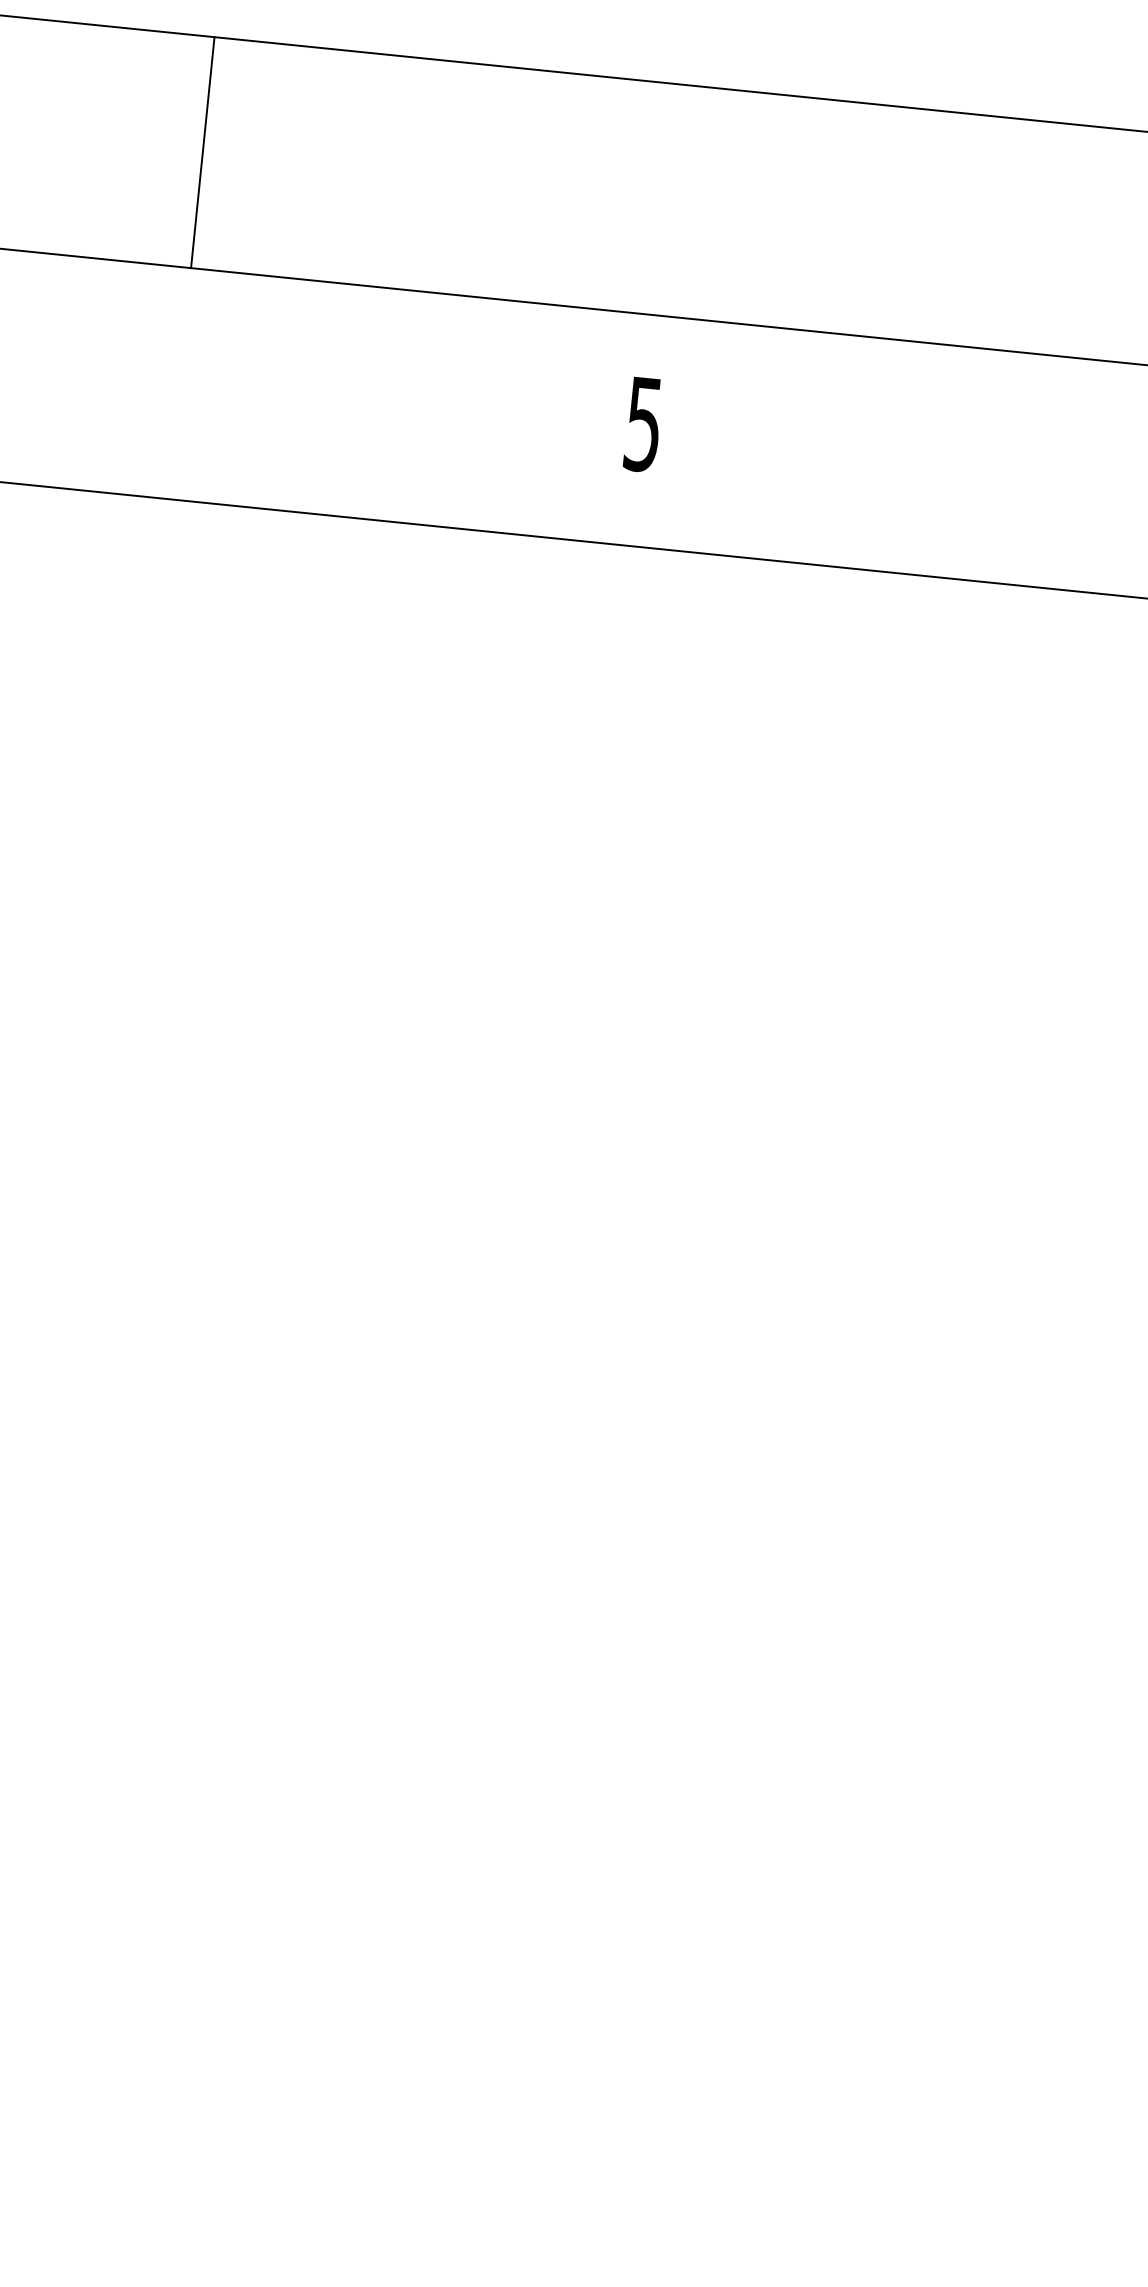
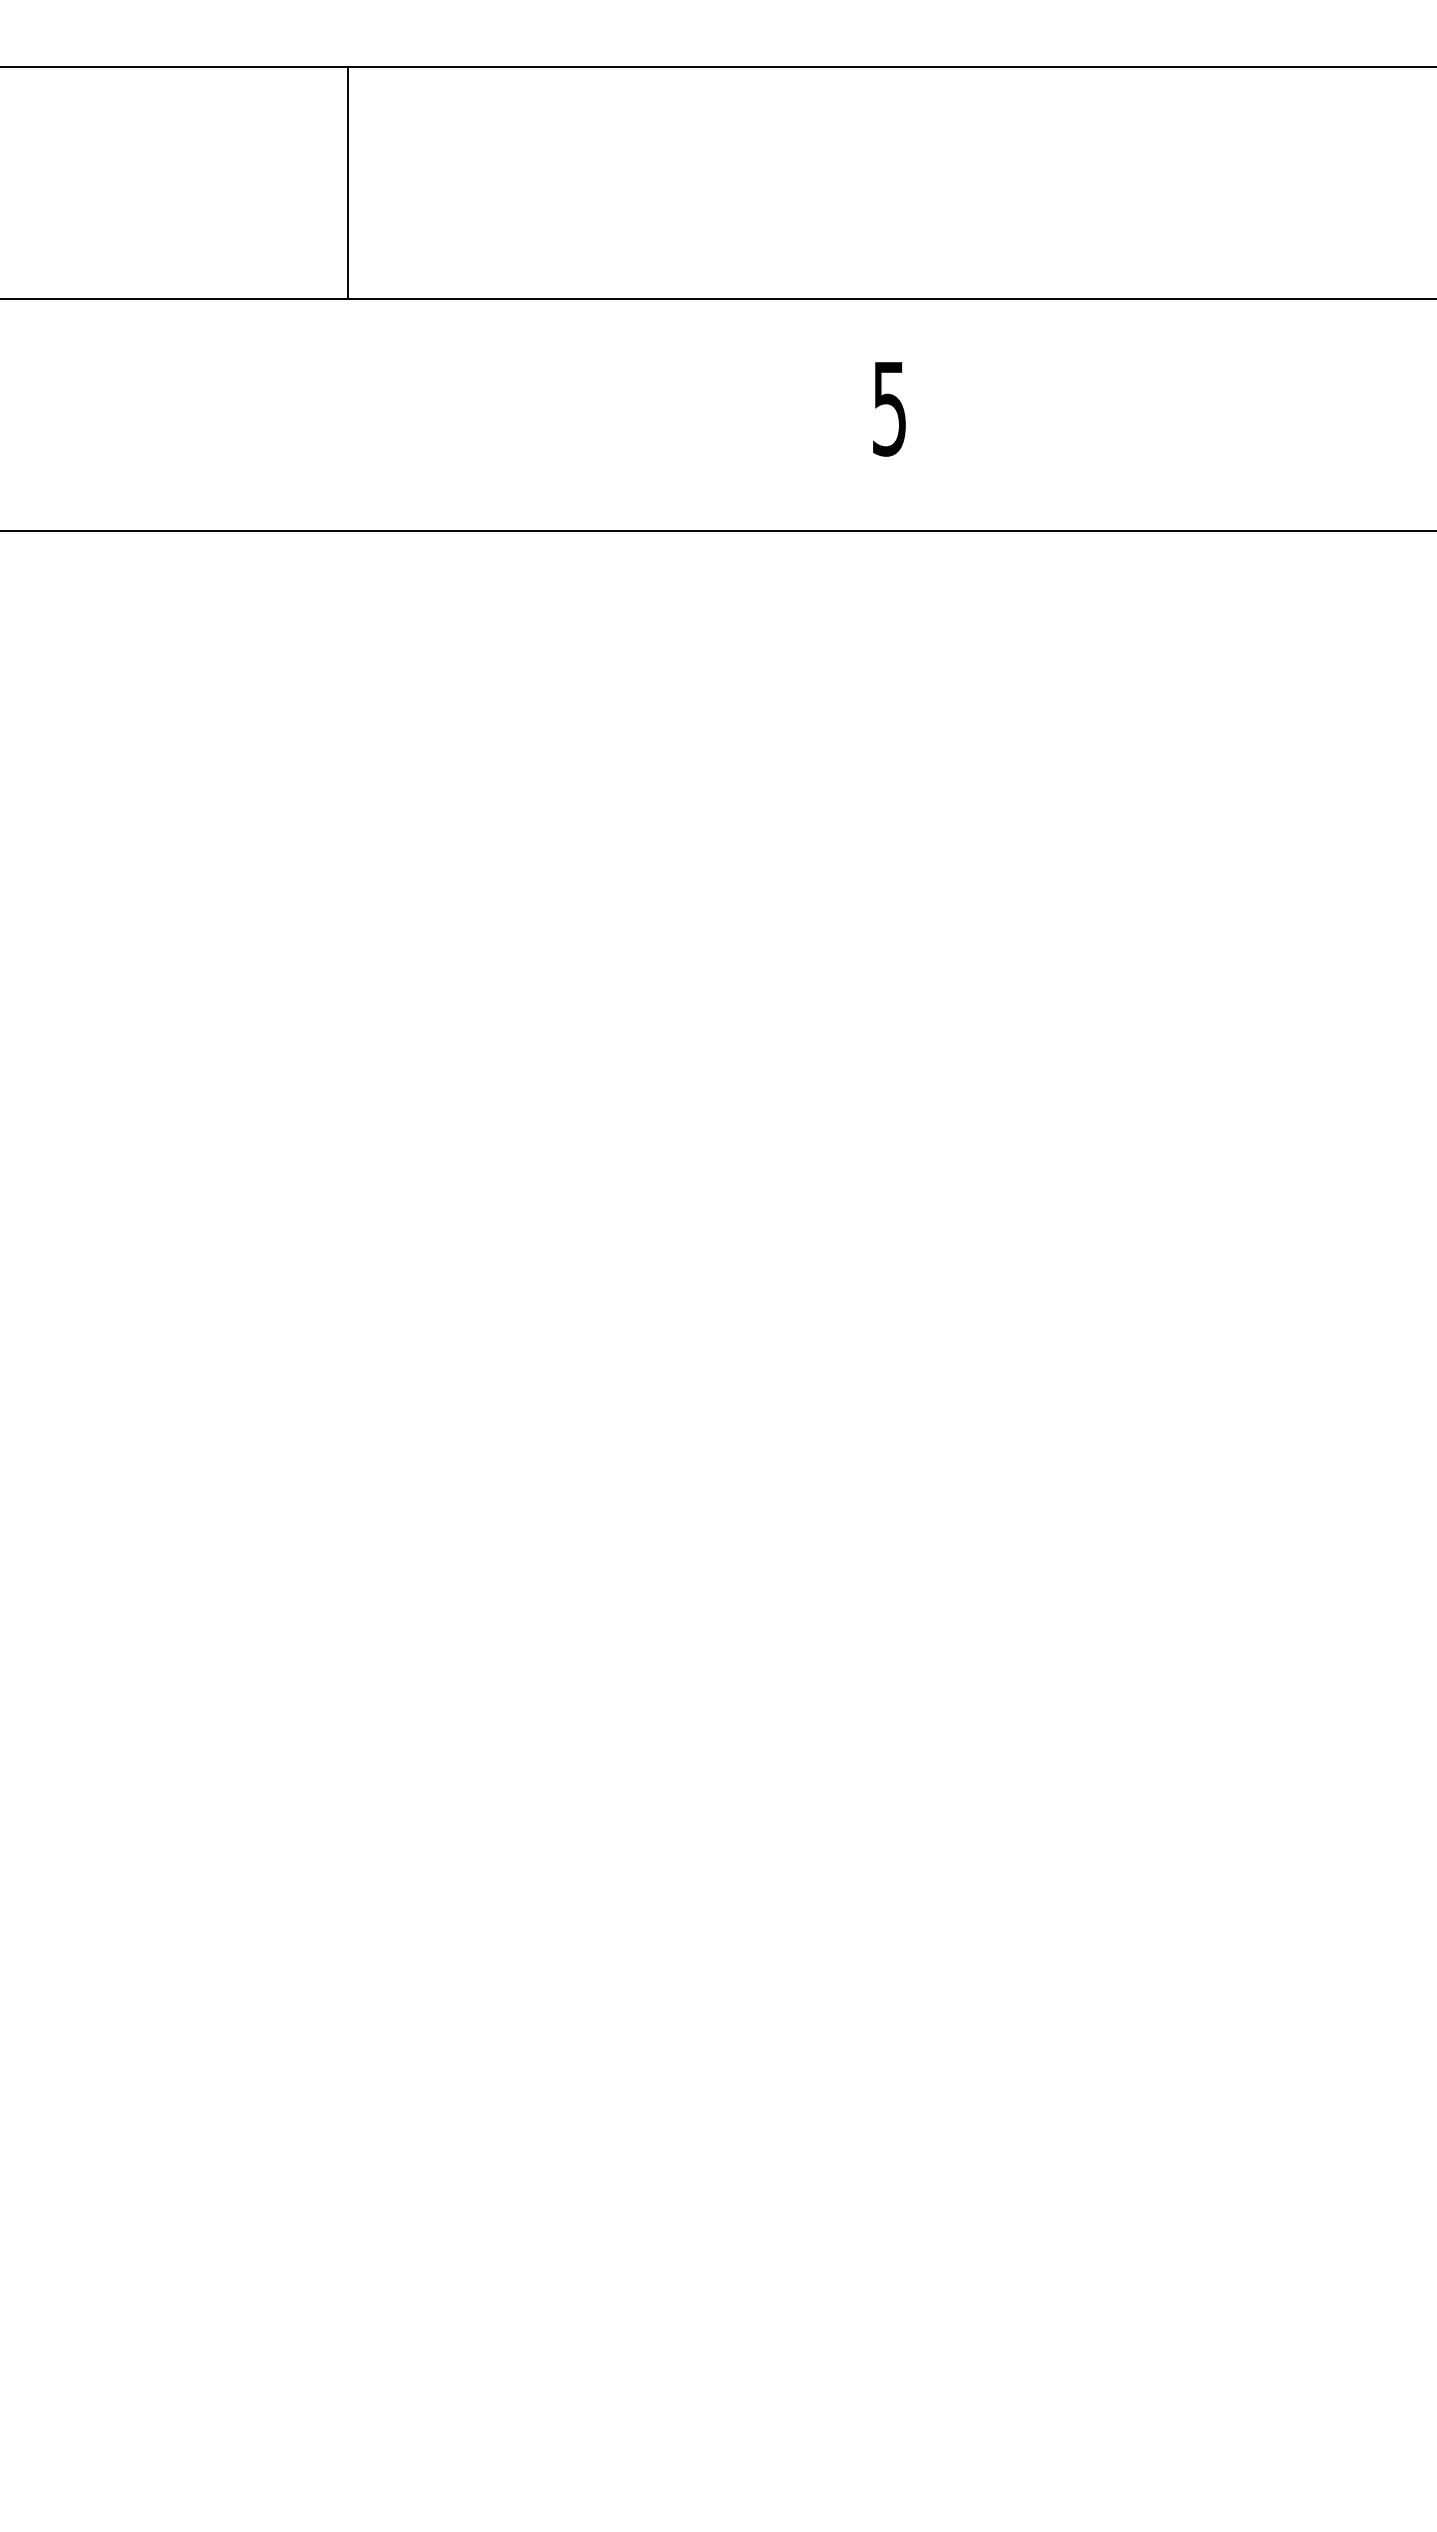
line: (202, 152) -> (347, 182), moved

